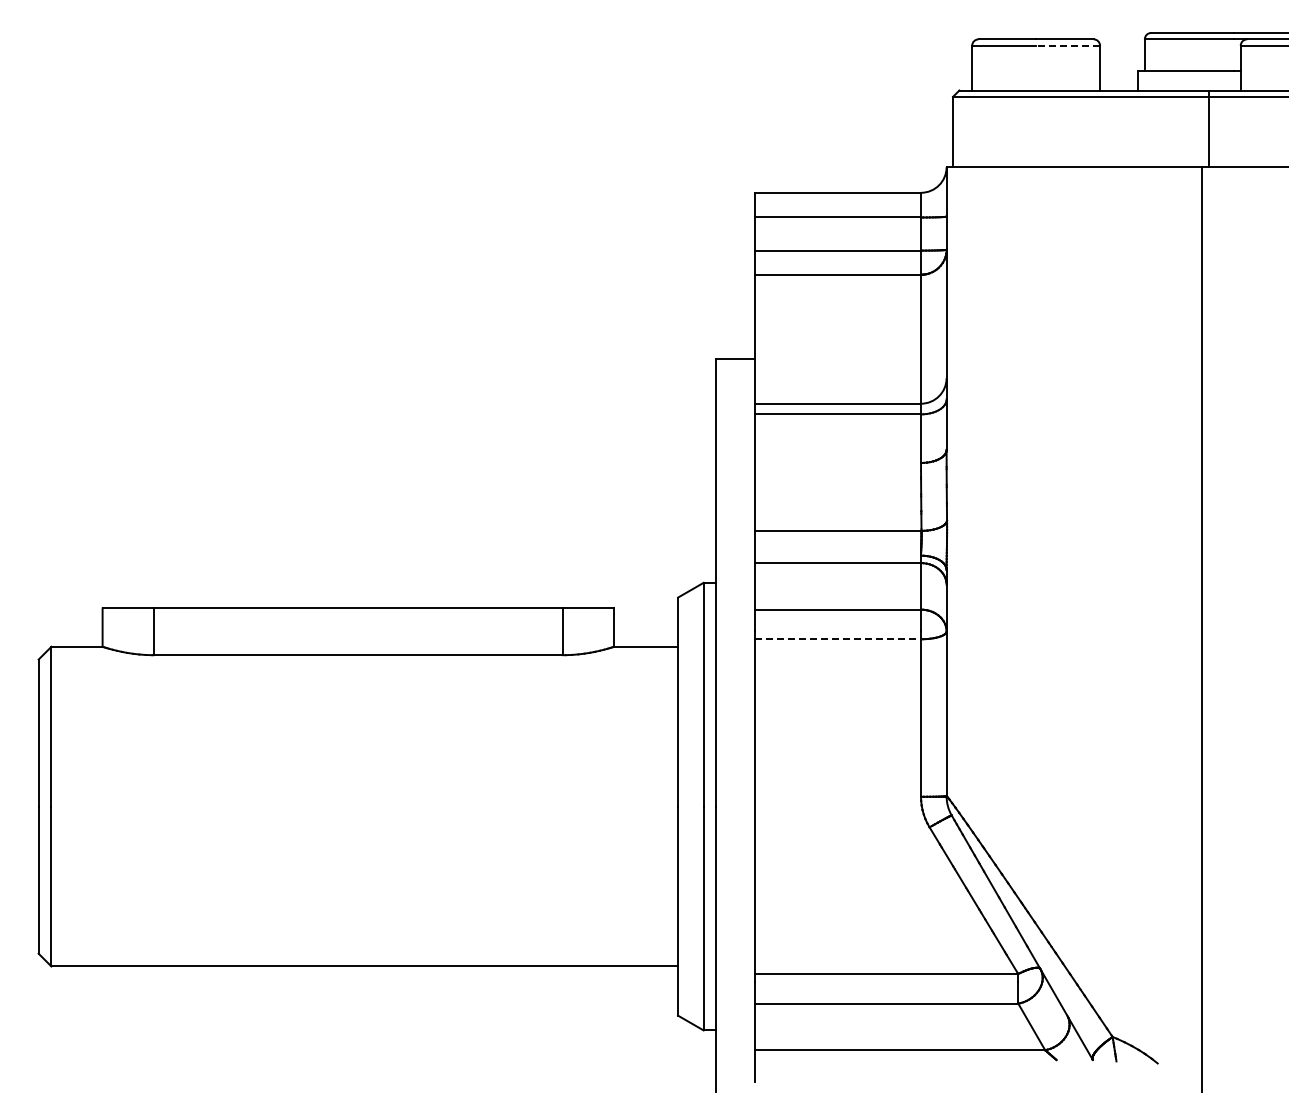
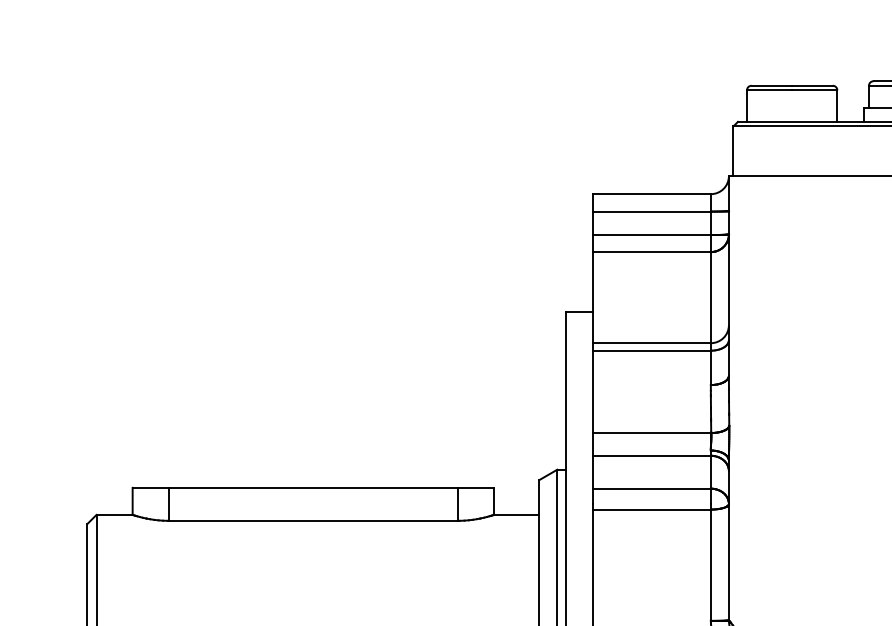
line: (1068, 45) -> (815, 90), dashed -> solid
line: (838, 639) -> (652, 509), dashed -> solid

